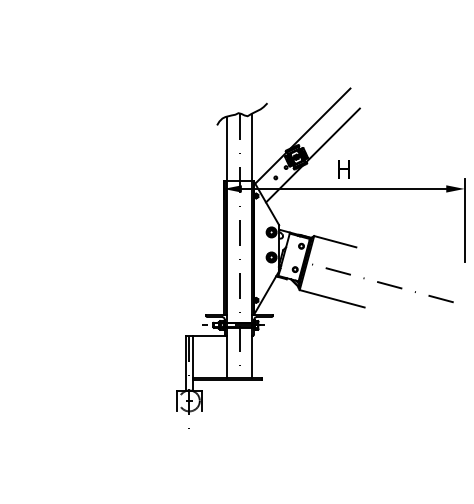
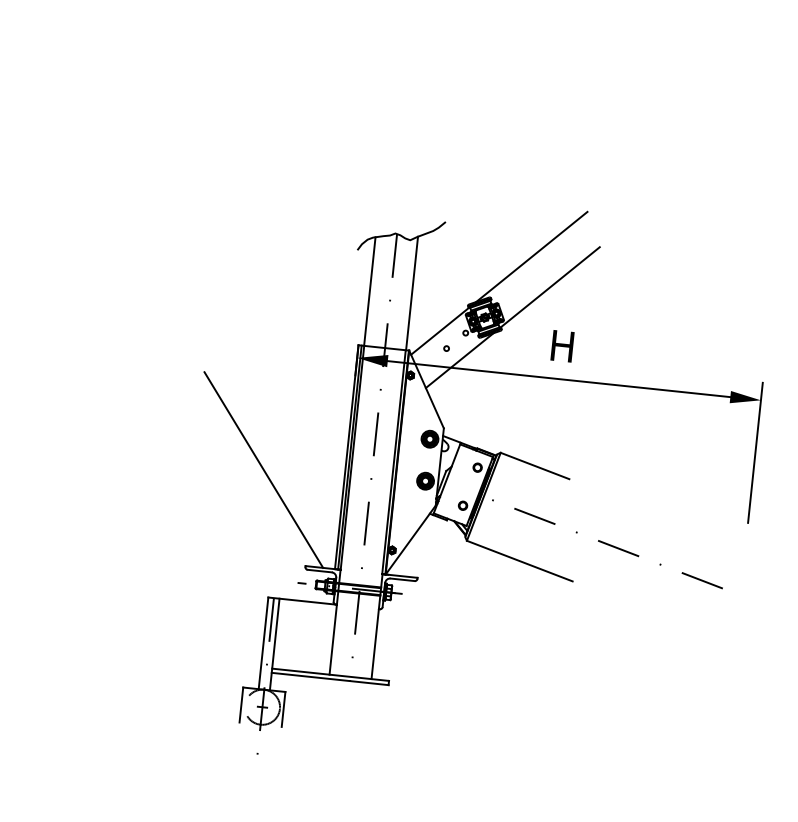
line: (175, 260) -> (263, 469), added

